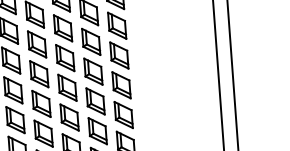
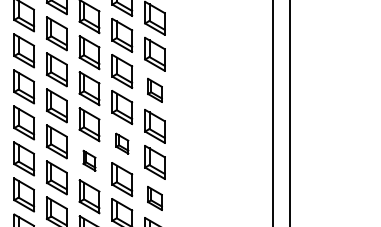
part: (116, 25) -> (154, 90), size x0.7
part: (93, 71) -> (122, 143), size x0.6
part: (67, 87) -> (89, 160), size x0.6
part: (123, 115) -> (154, 198), size x0.7

